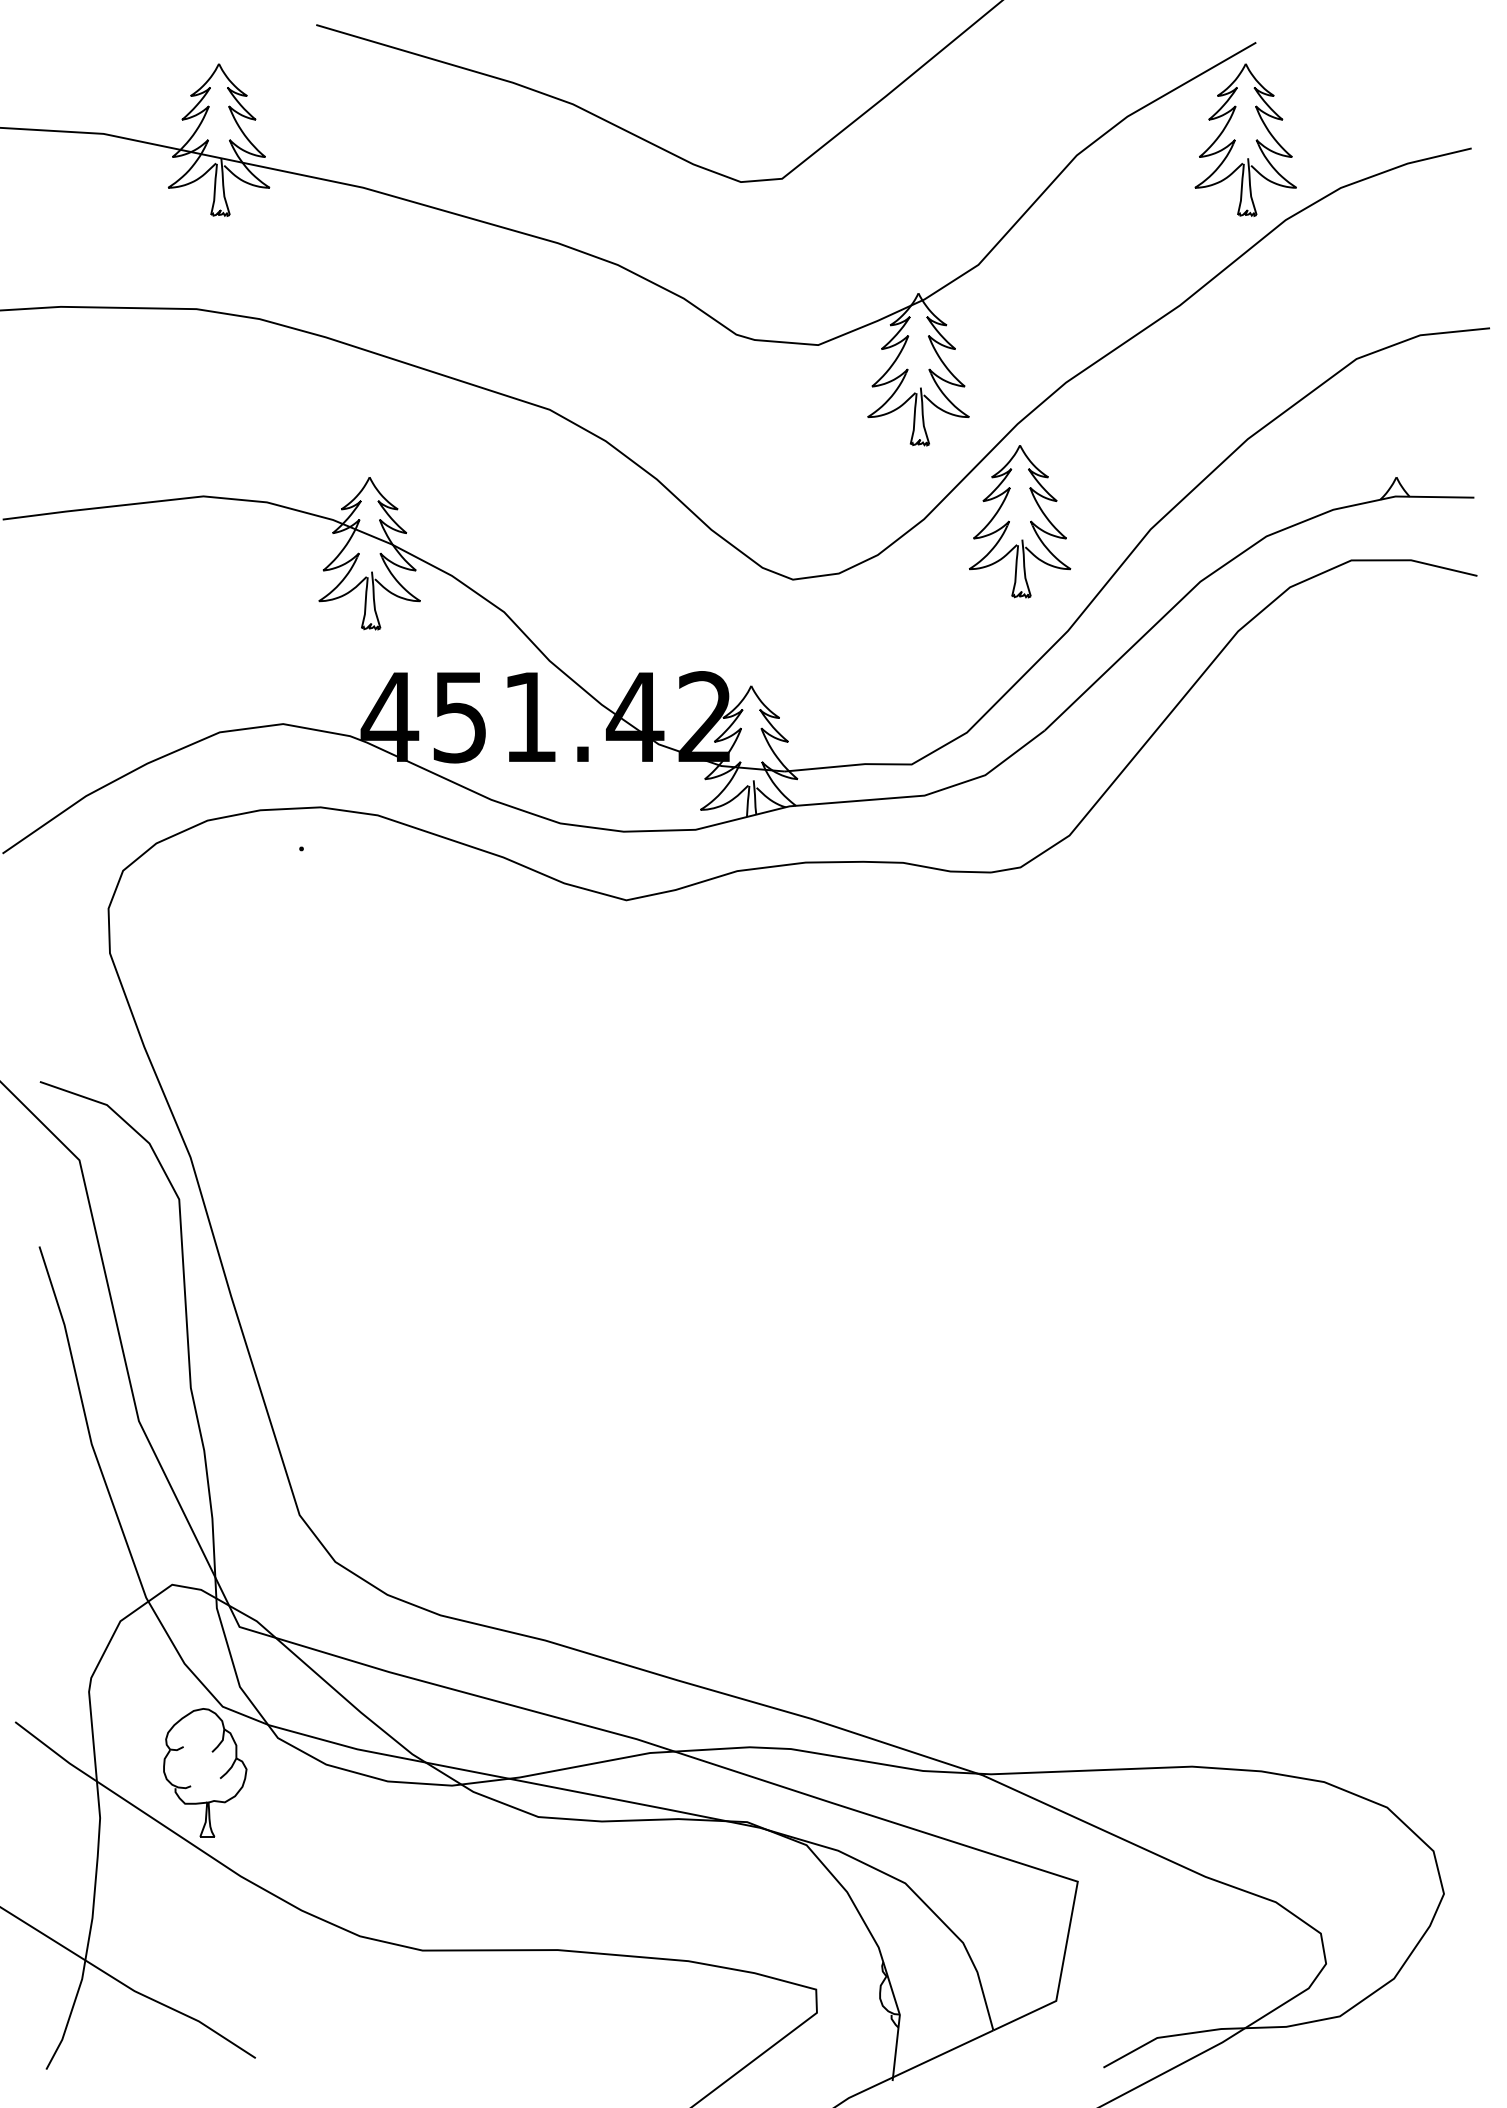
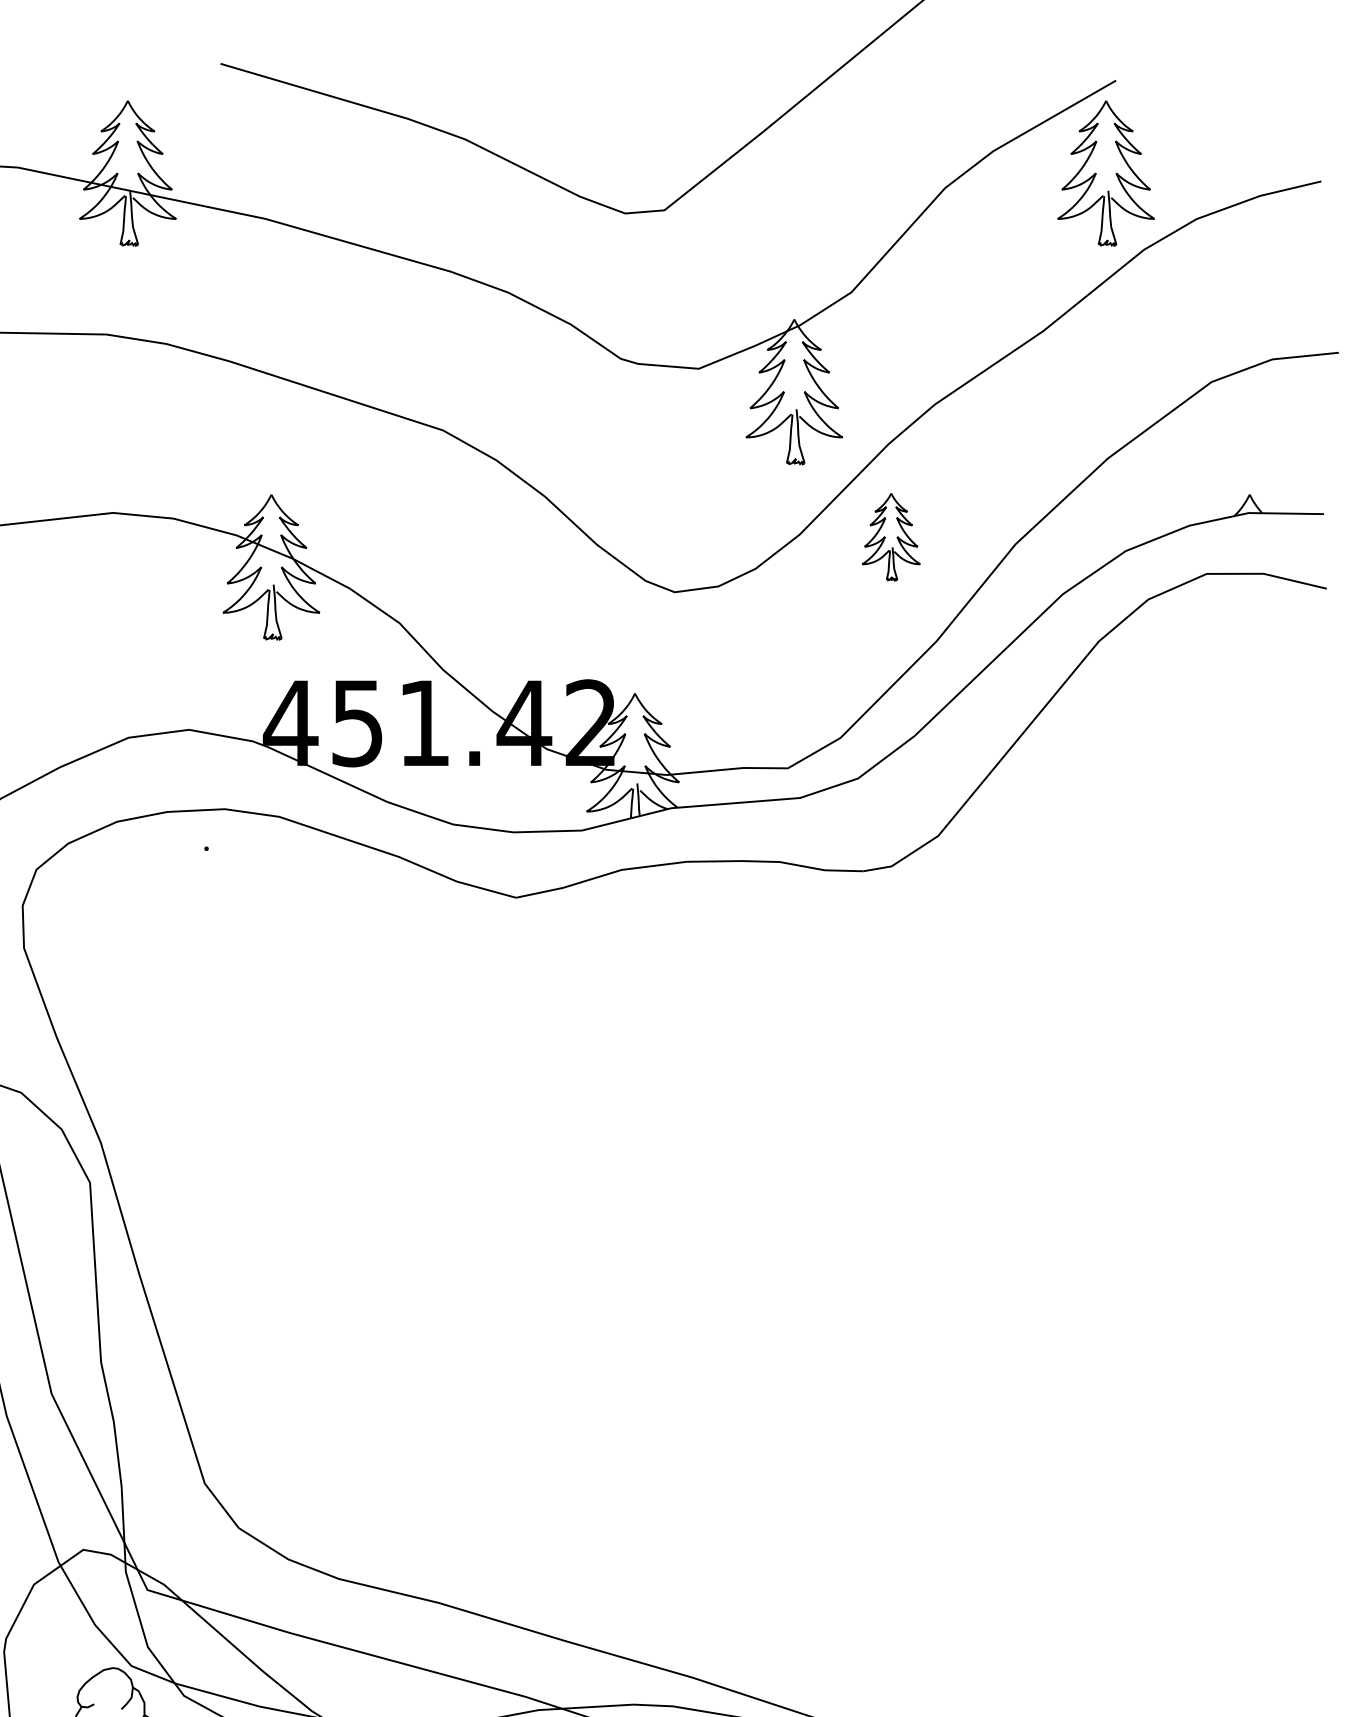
part: (1020, 521) -> (891, 536), size x0.6

